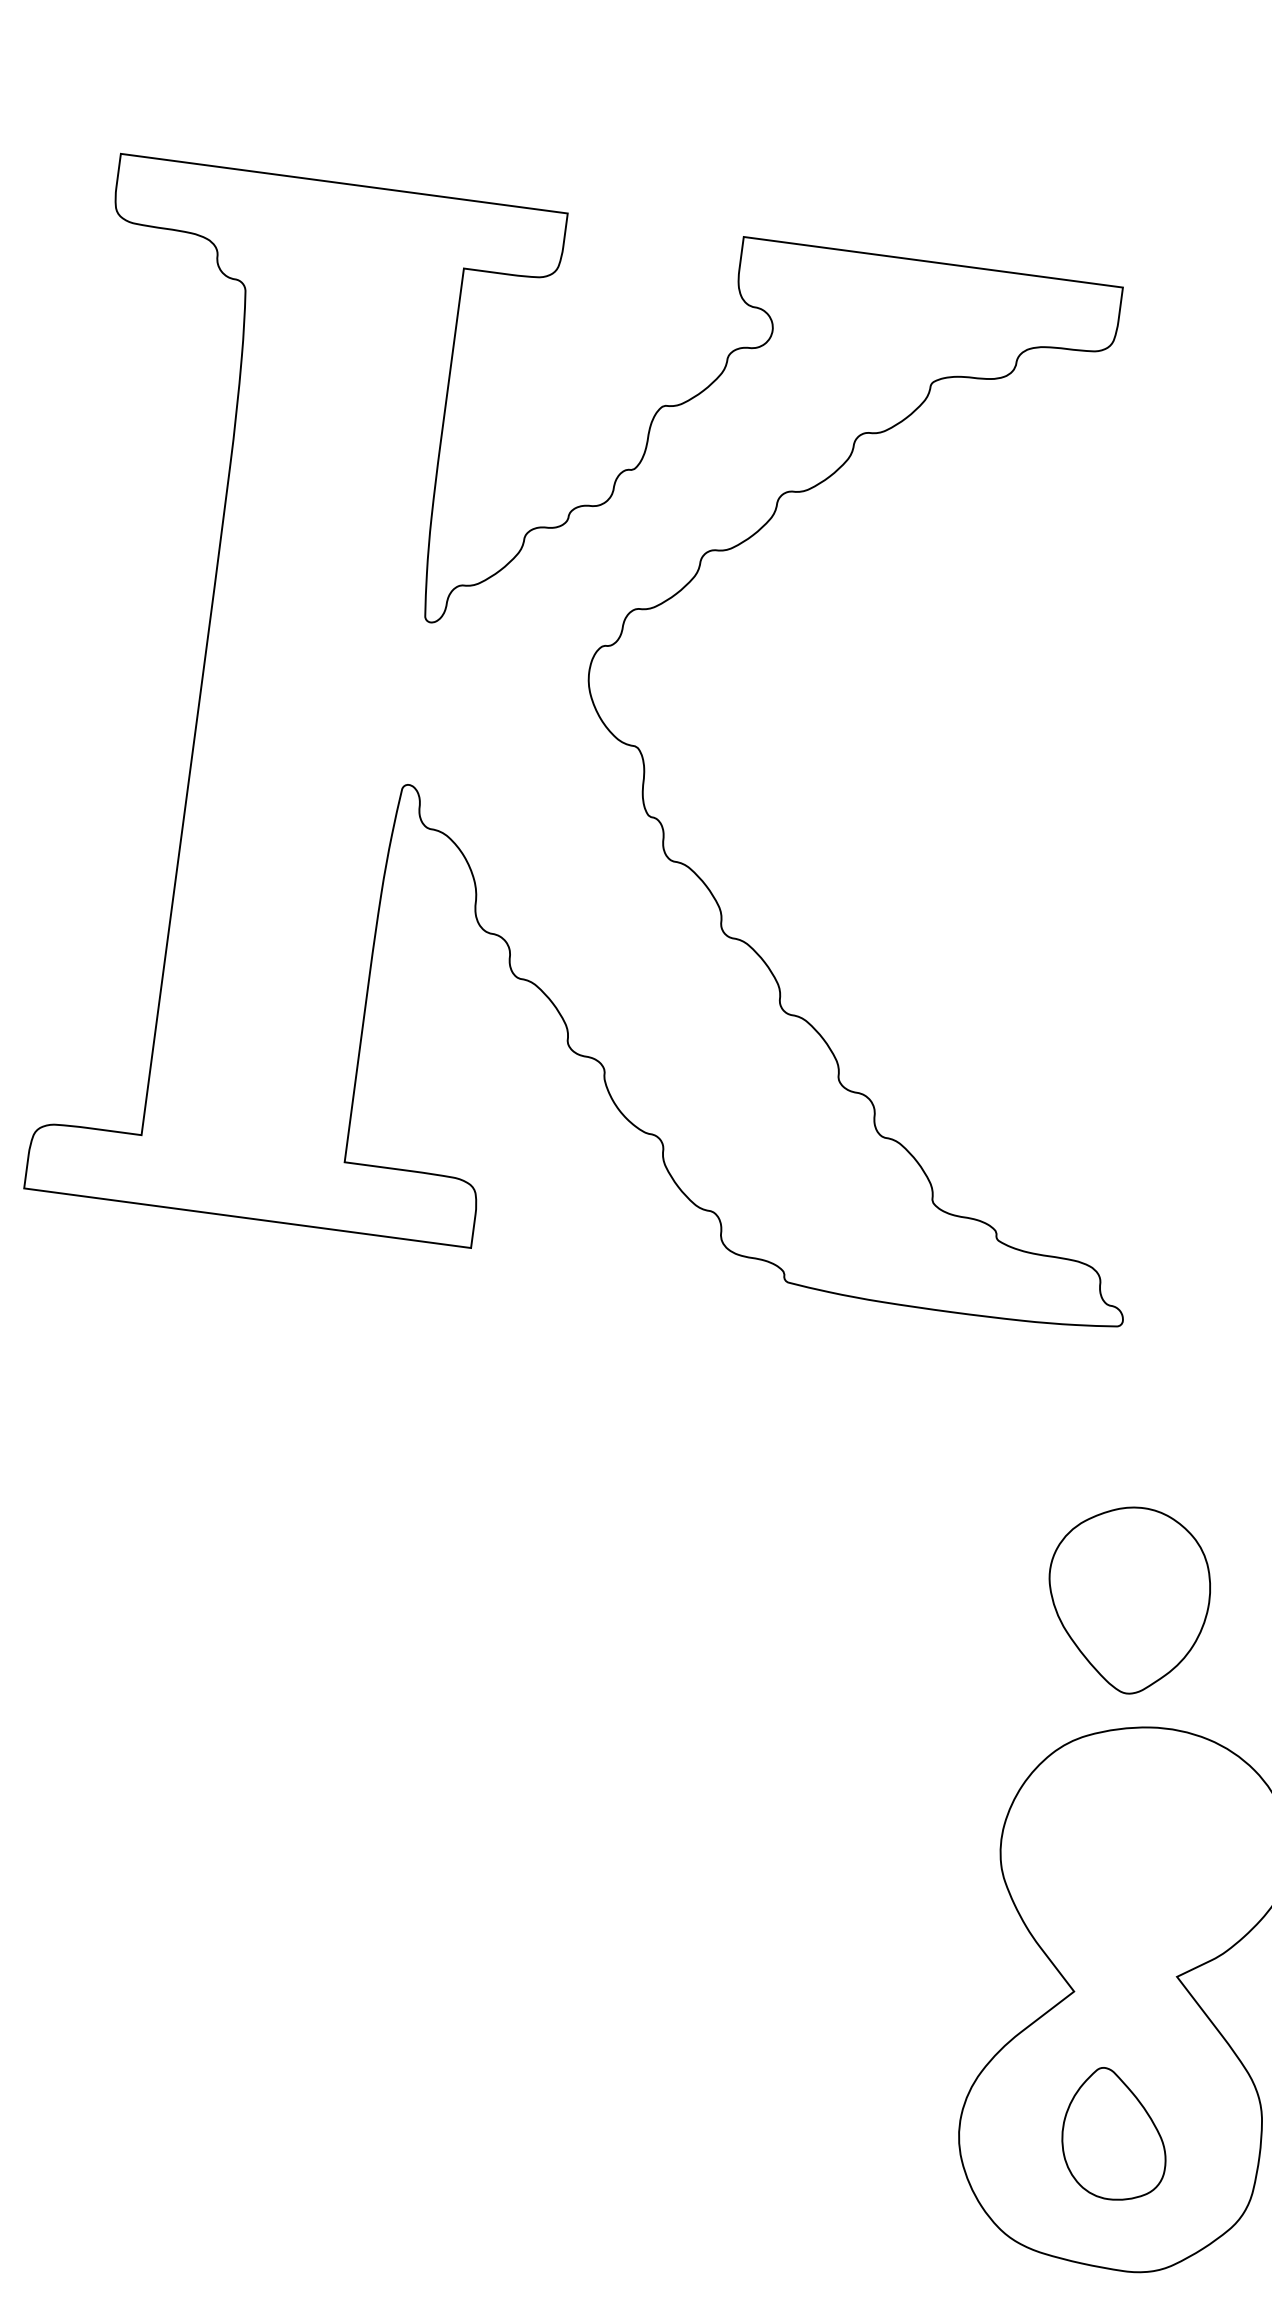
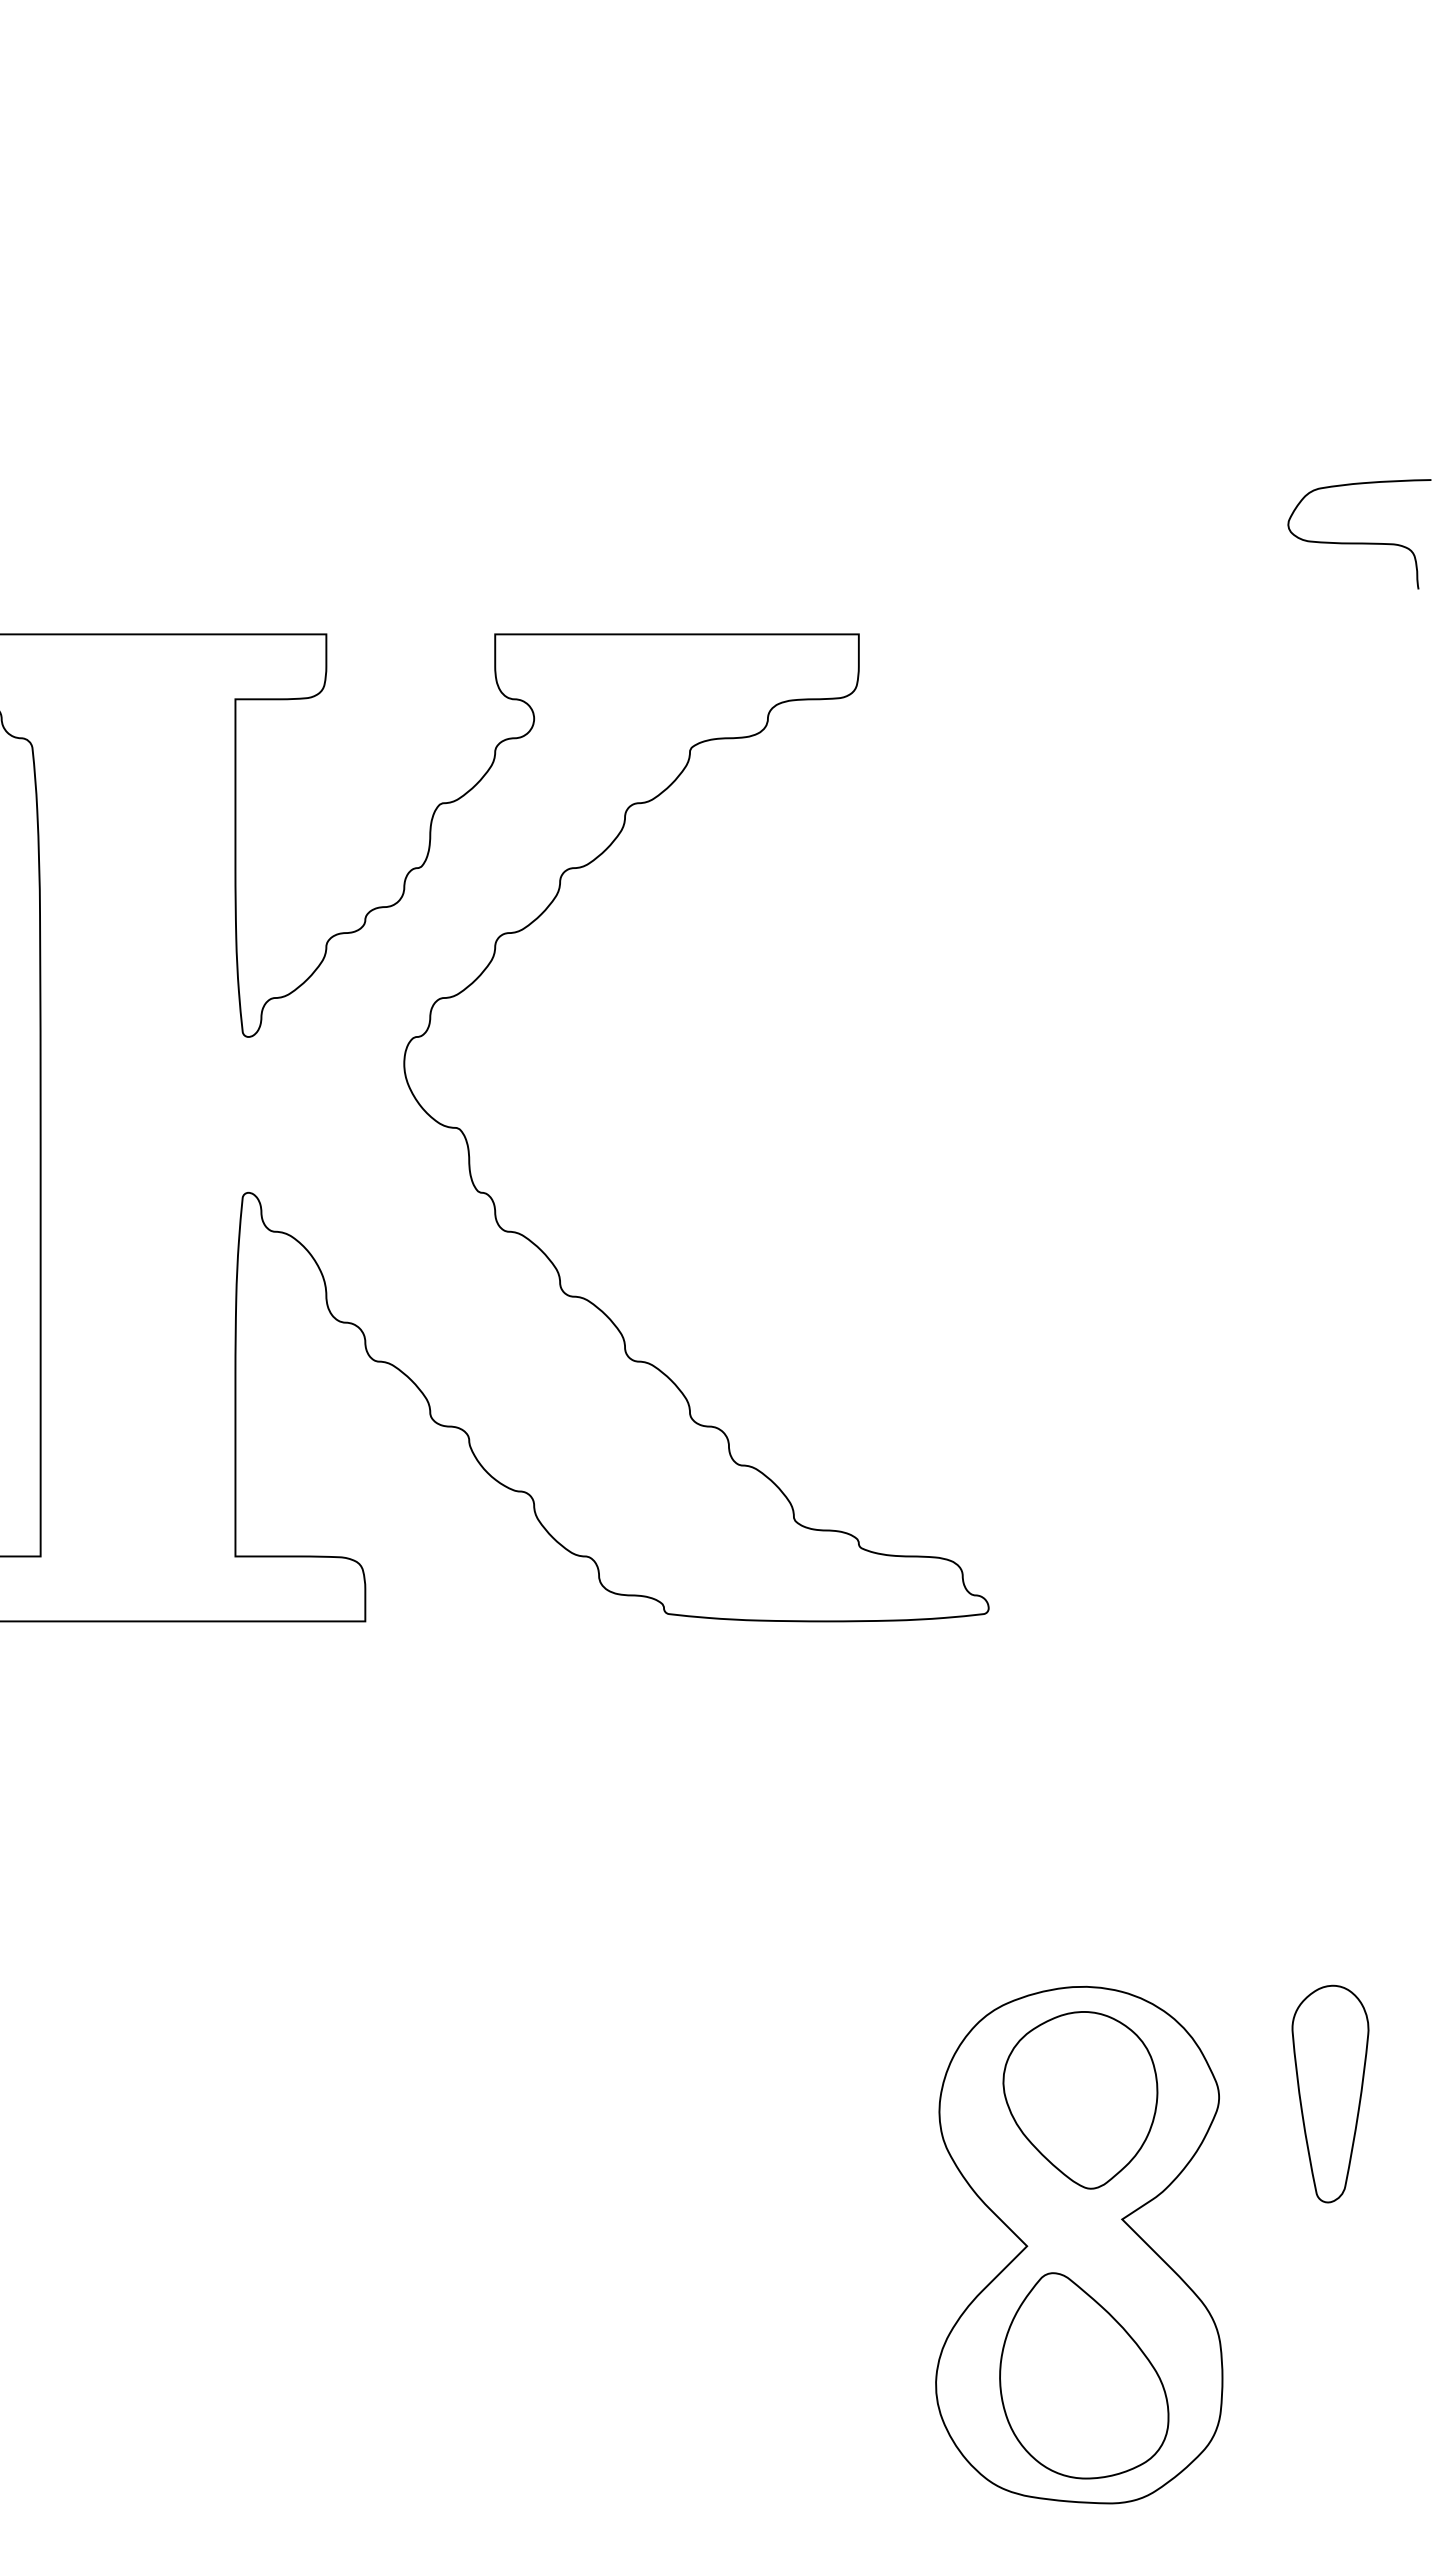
part: (1127, 1600) -> (1080, 2100), moved
part: (1116, 2134) -> (1084, 2375), size x1.67

